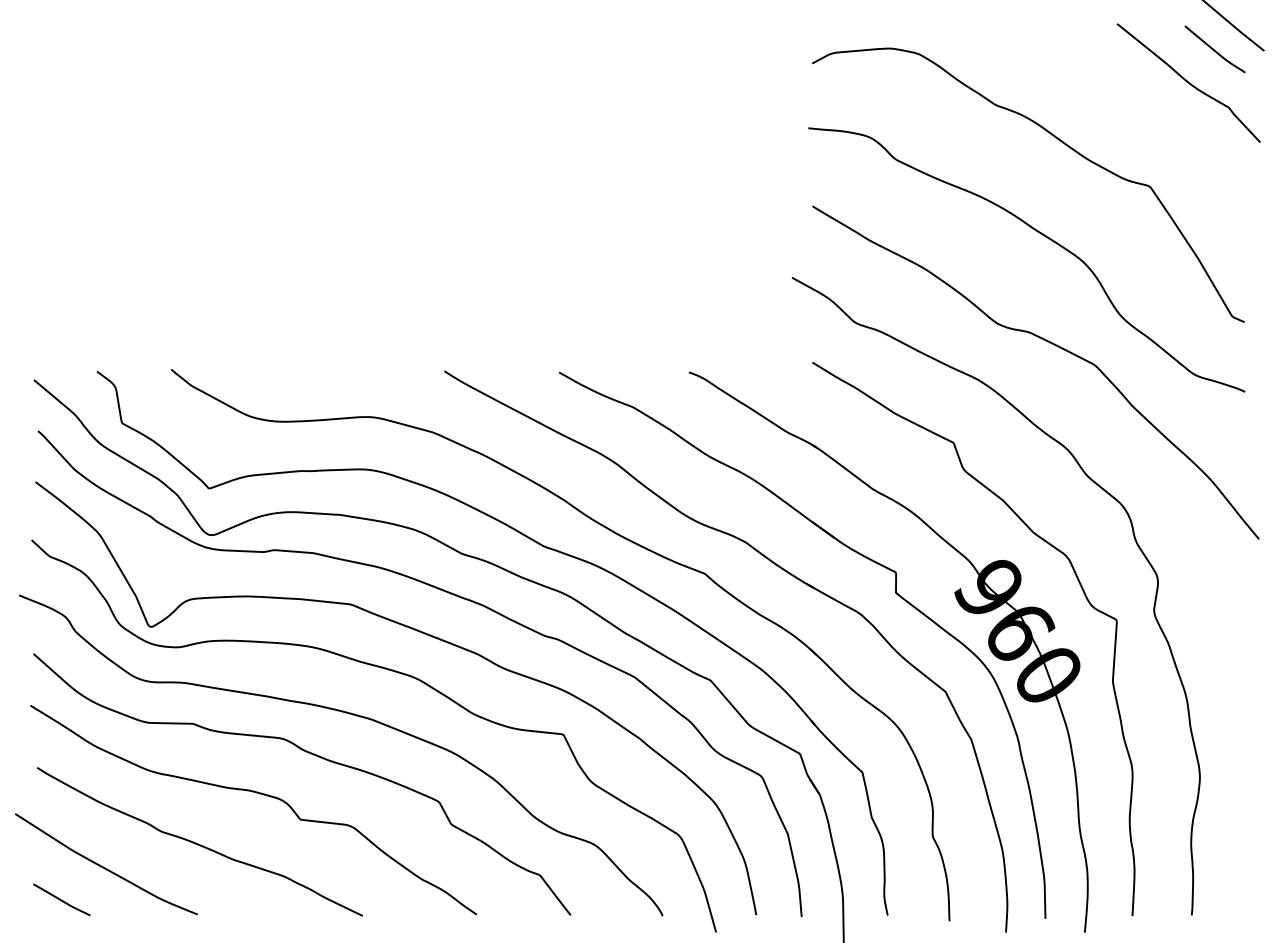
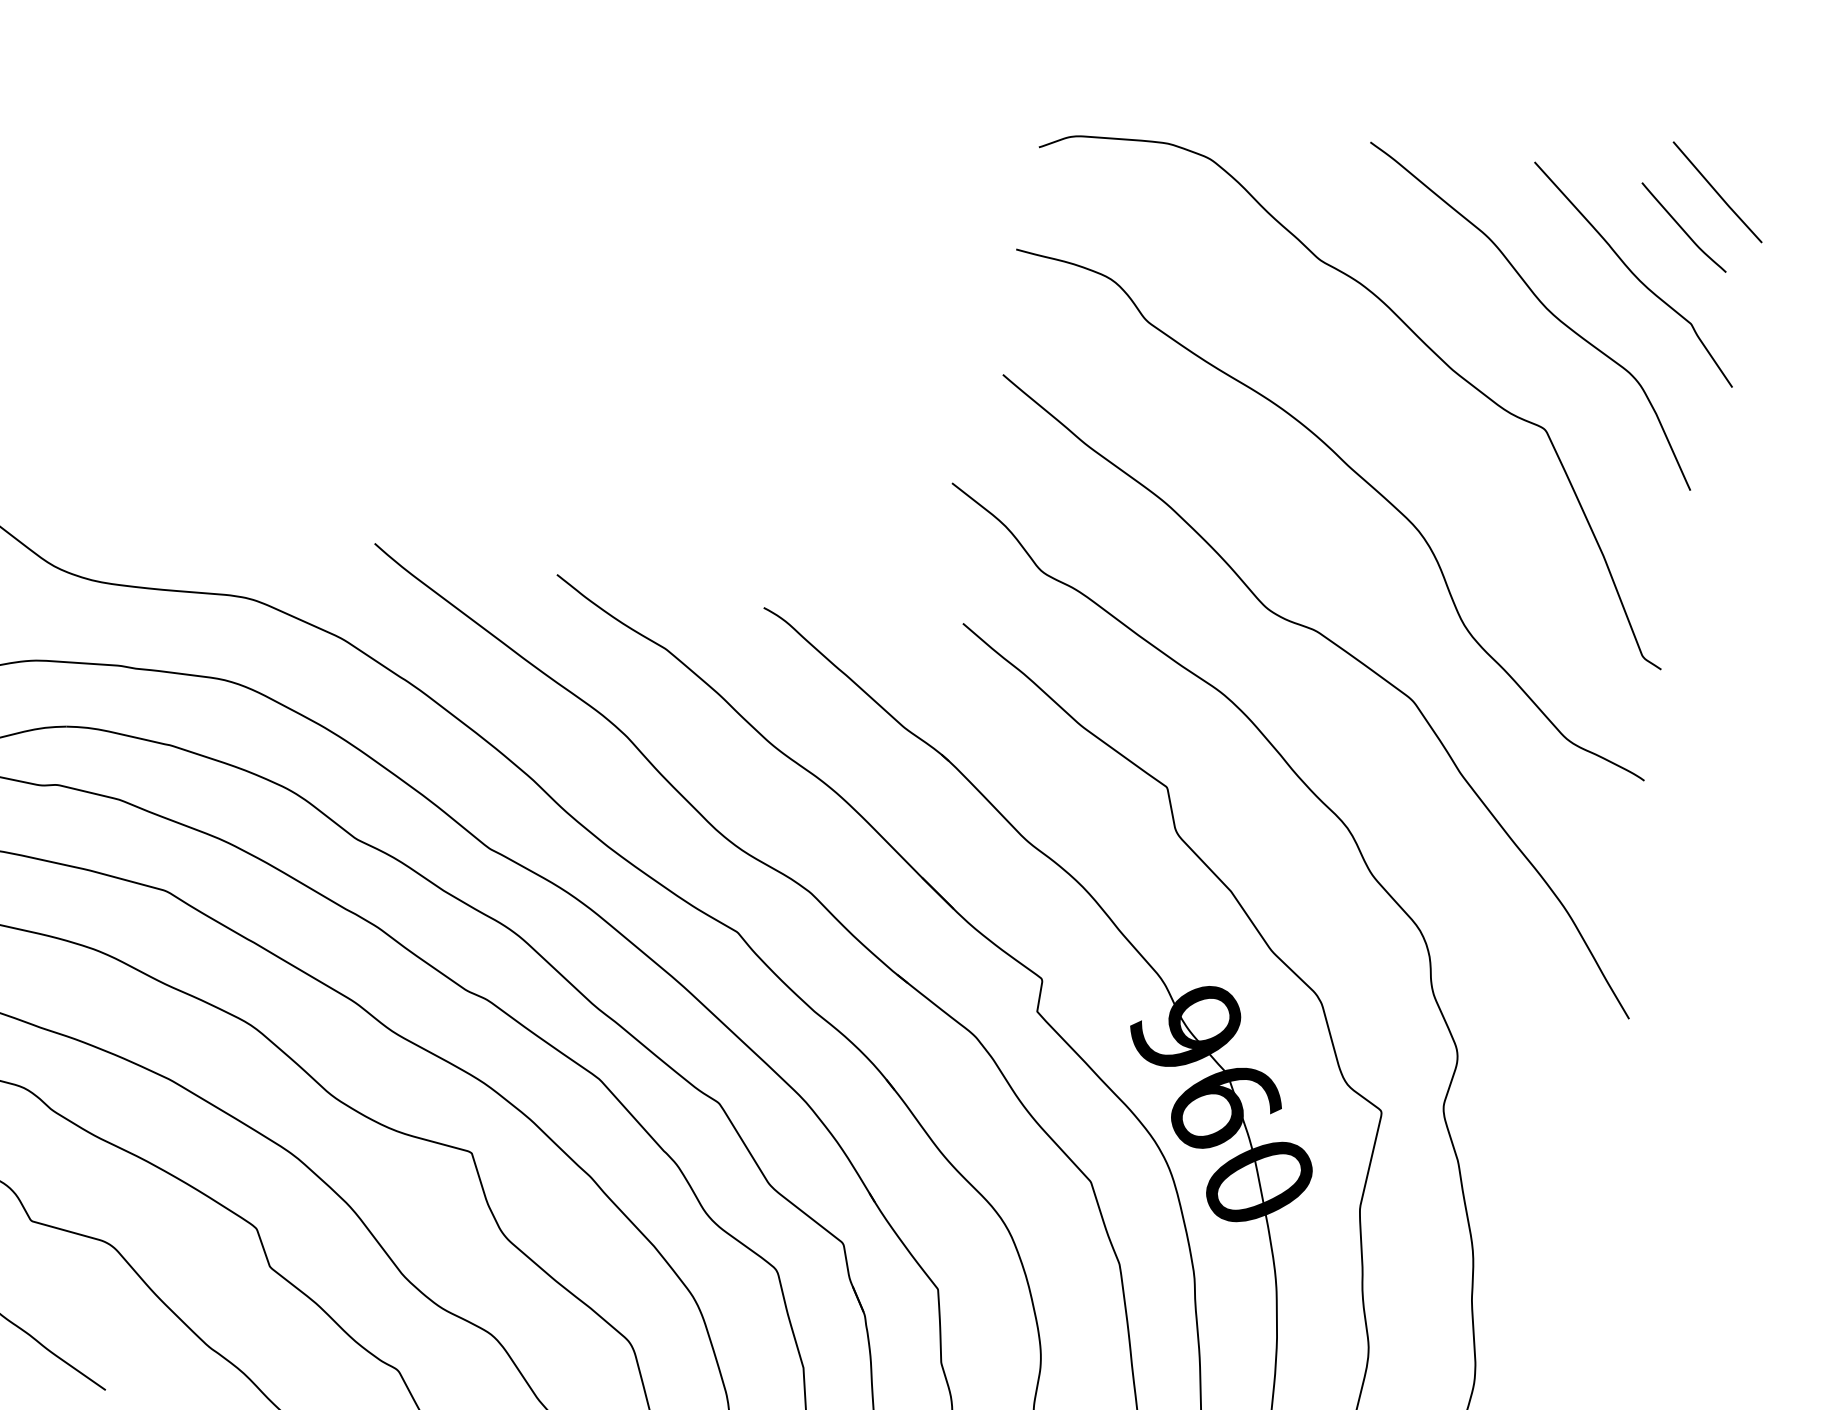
curve: (1133, 109) -> (1538, 302), added

